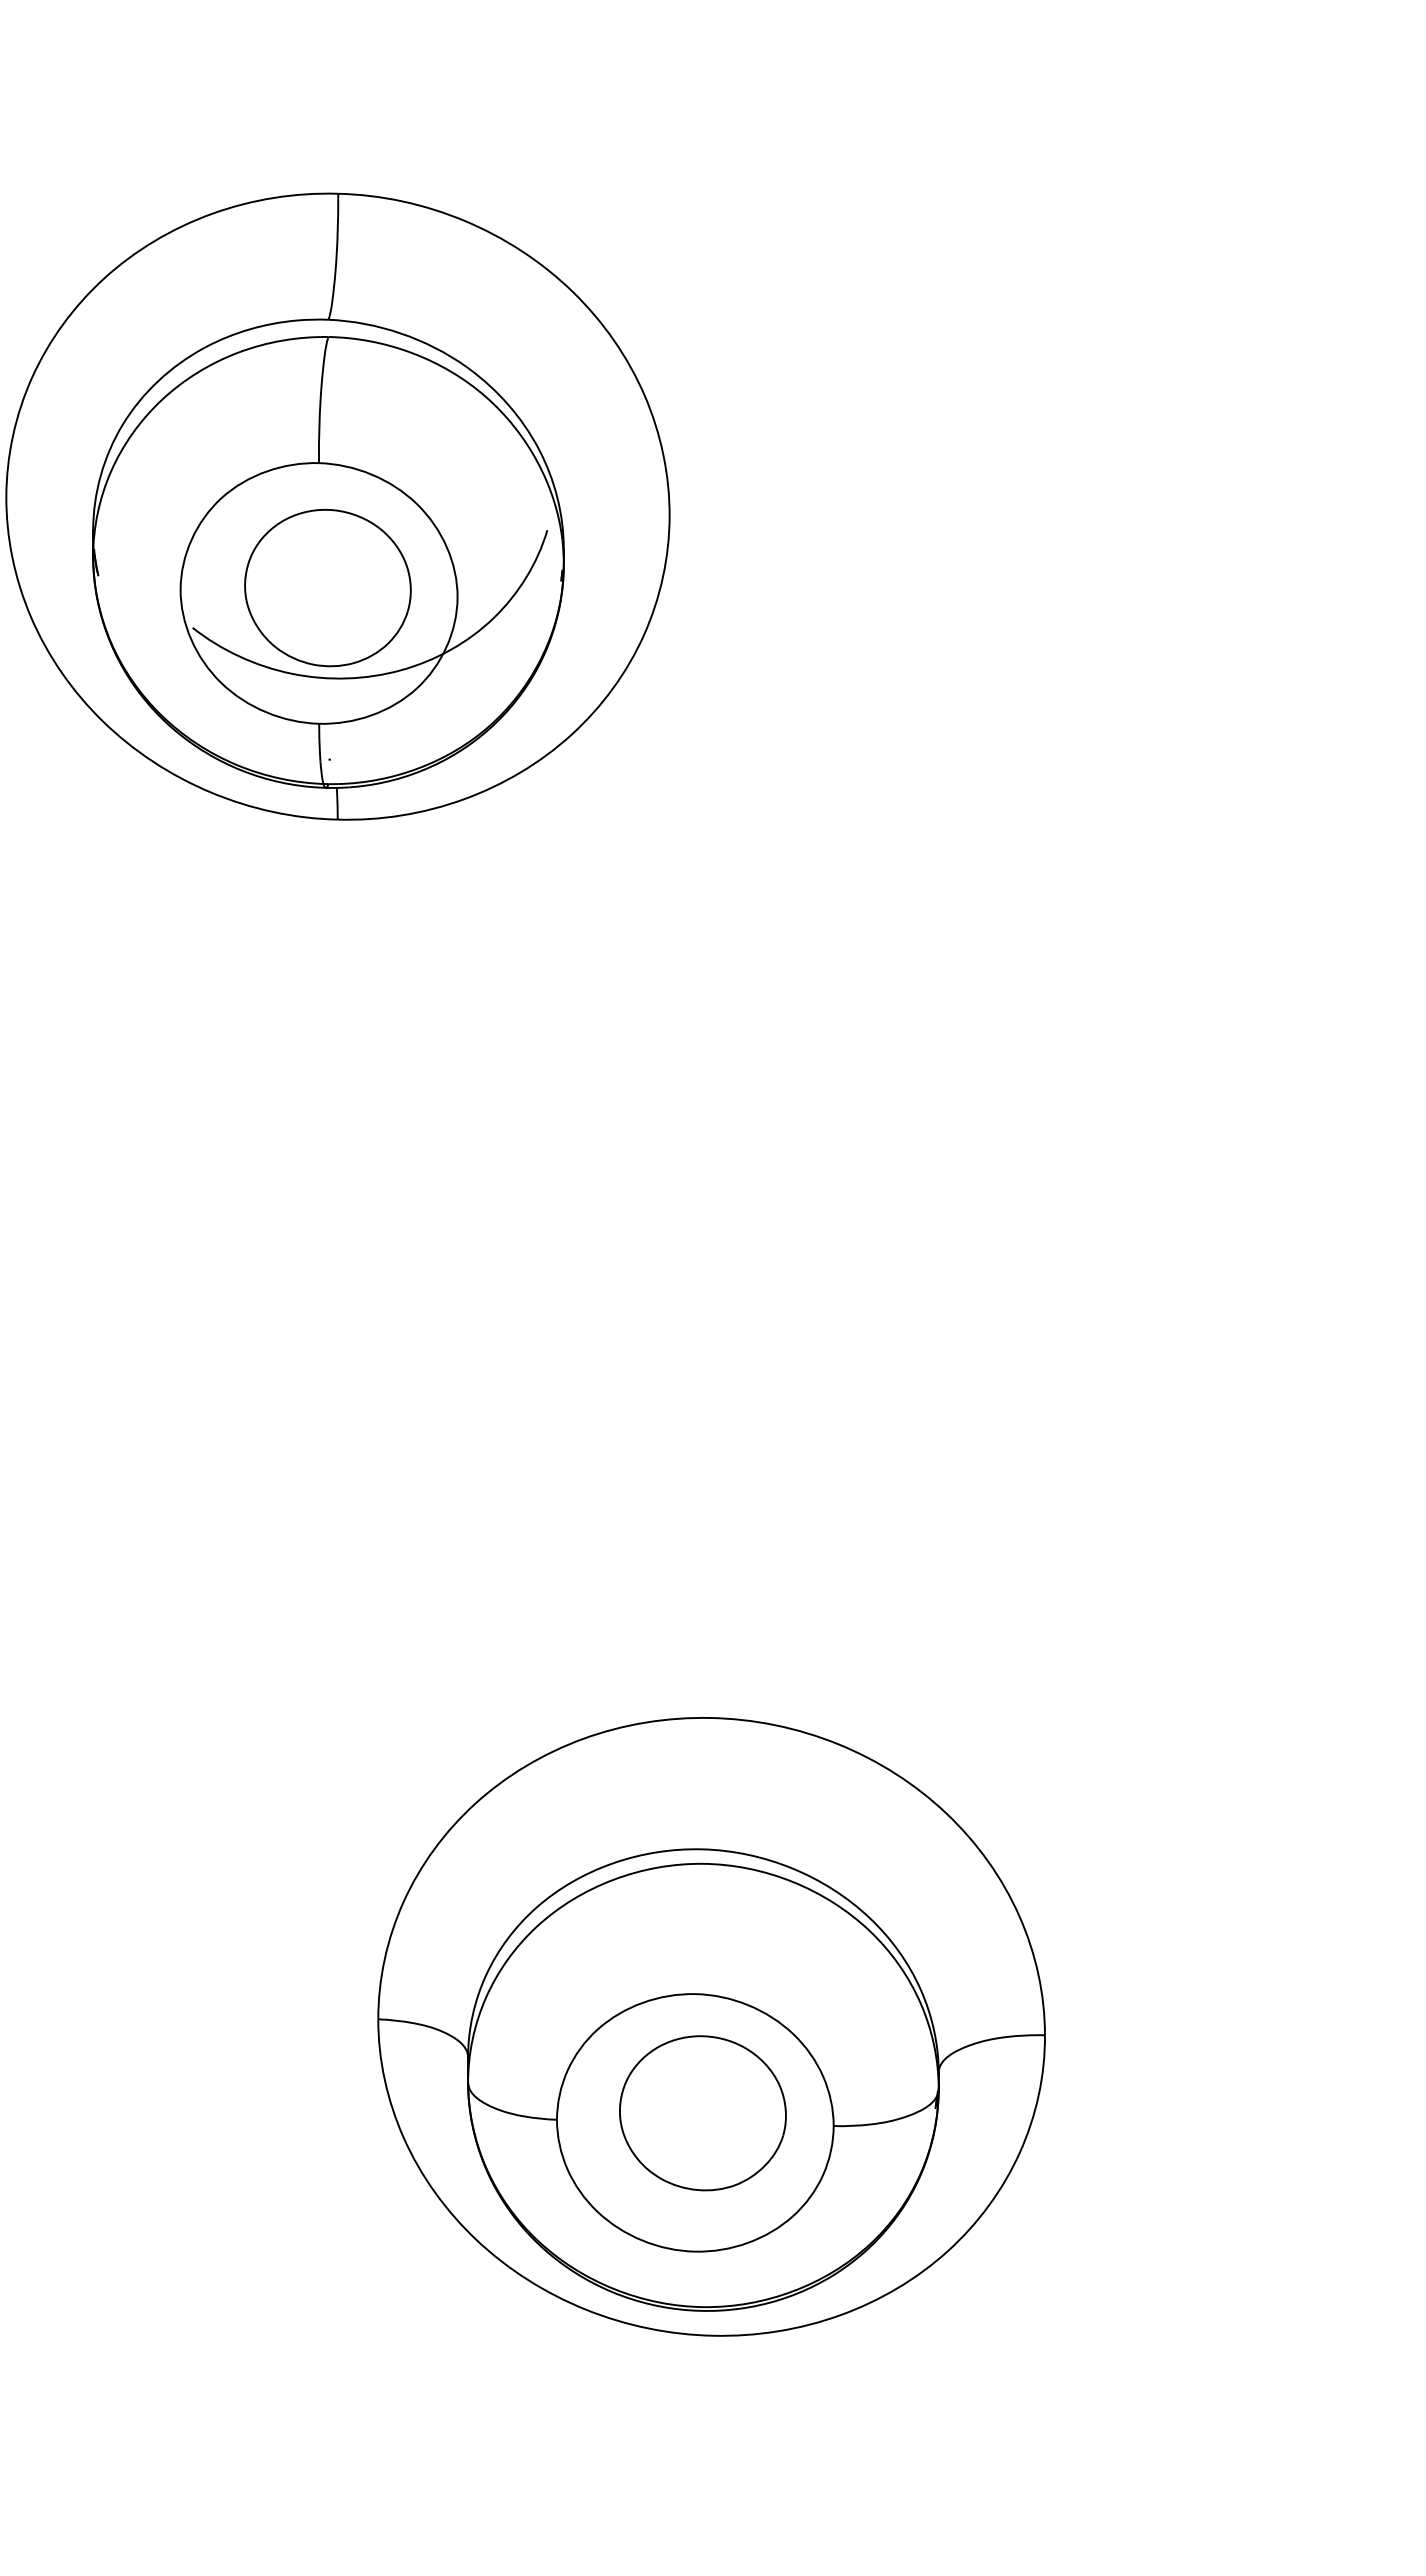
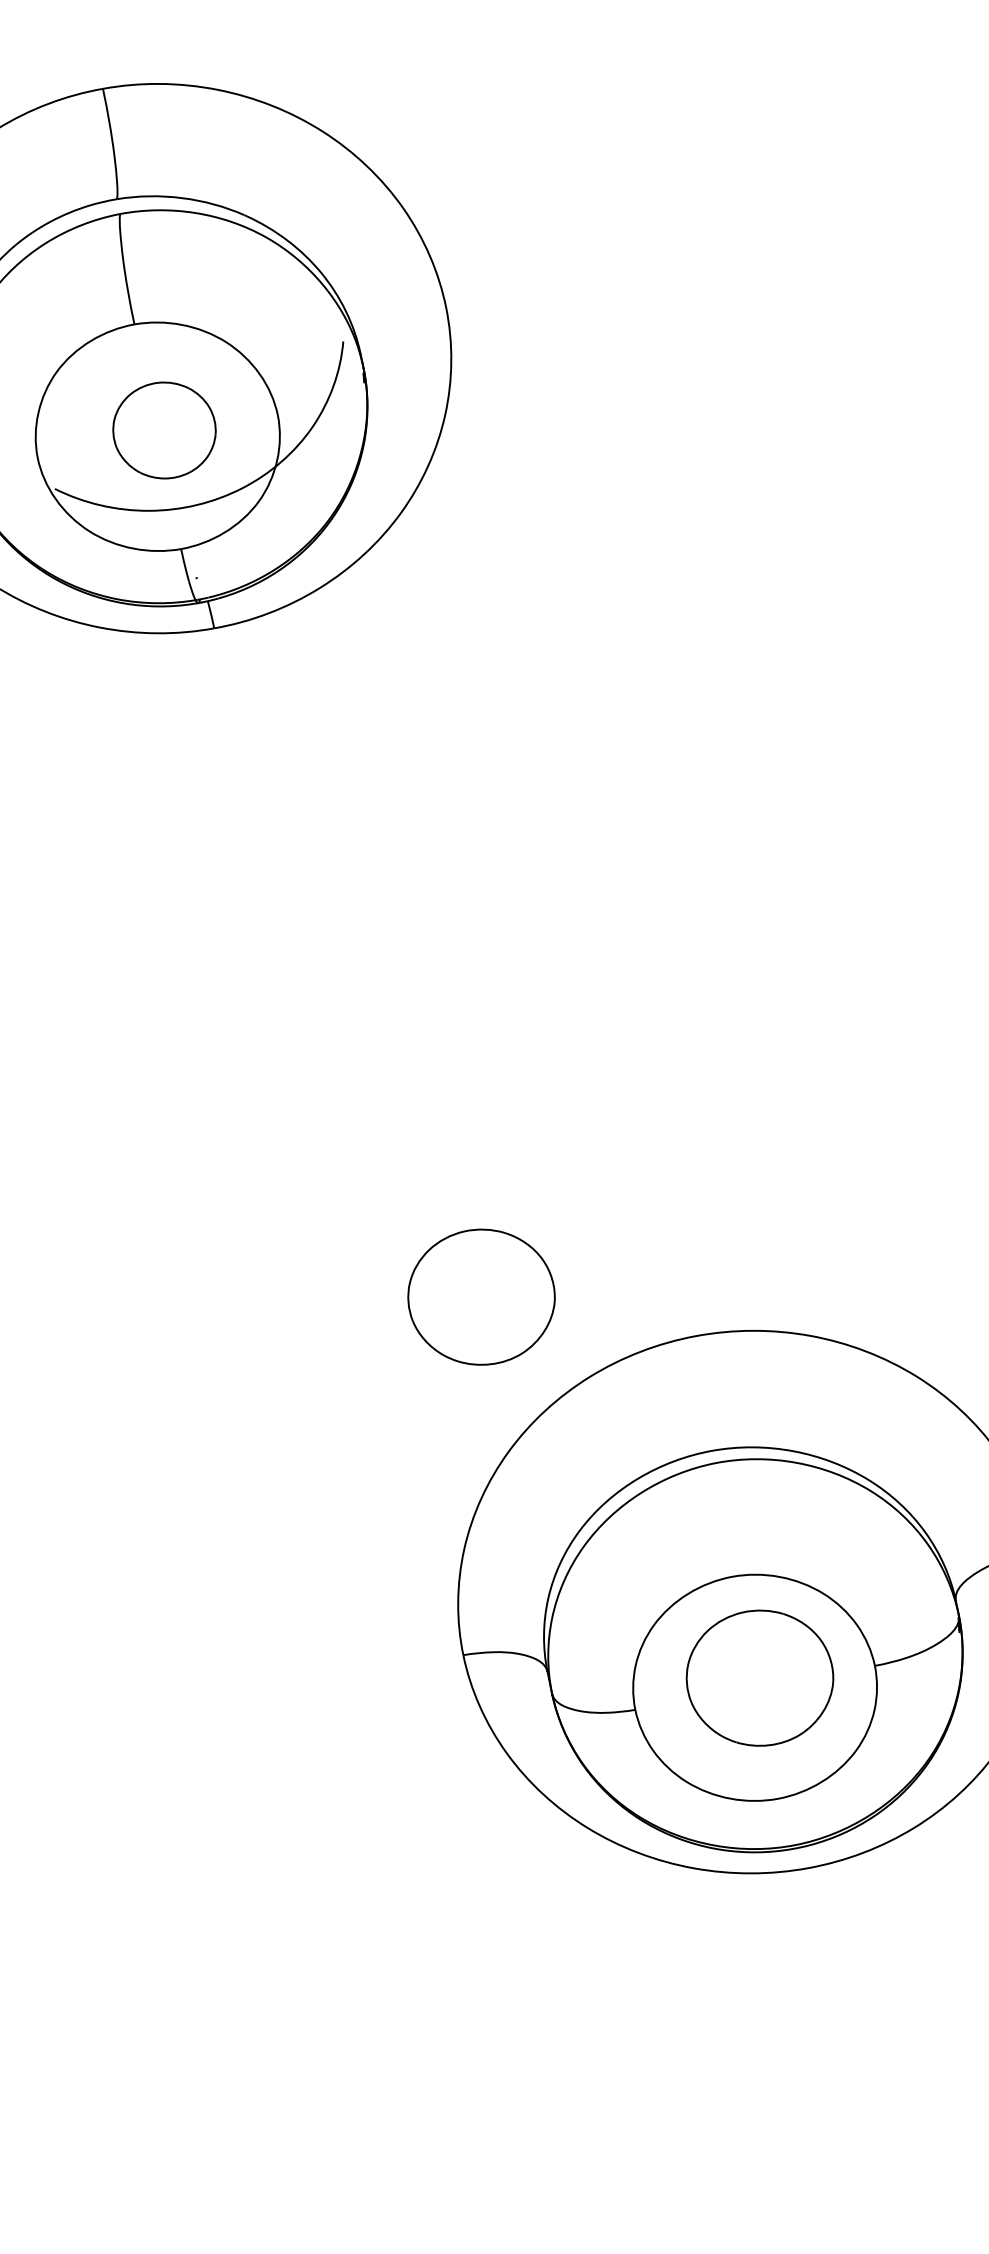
part: (327, 587) -> (164, 430), size x0.7
part: (480, 1625) -> (481, 1297), added

